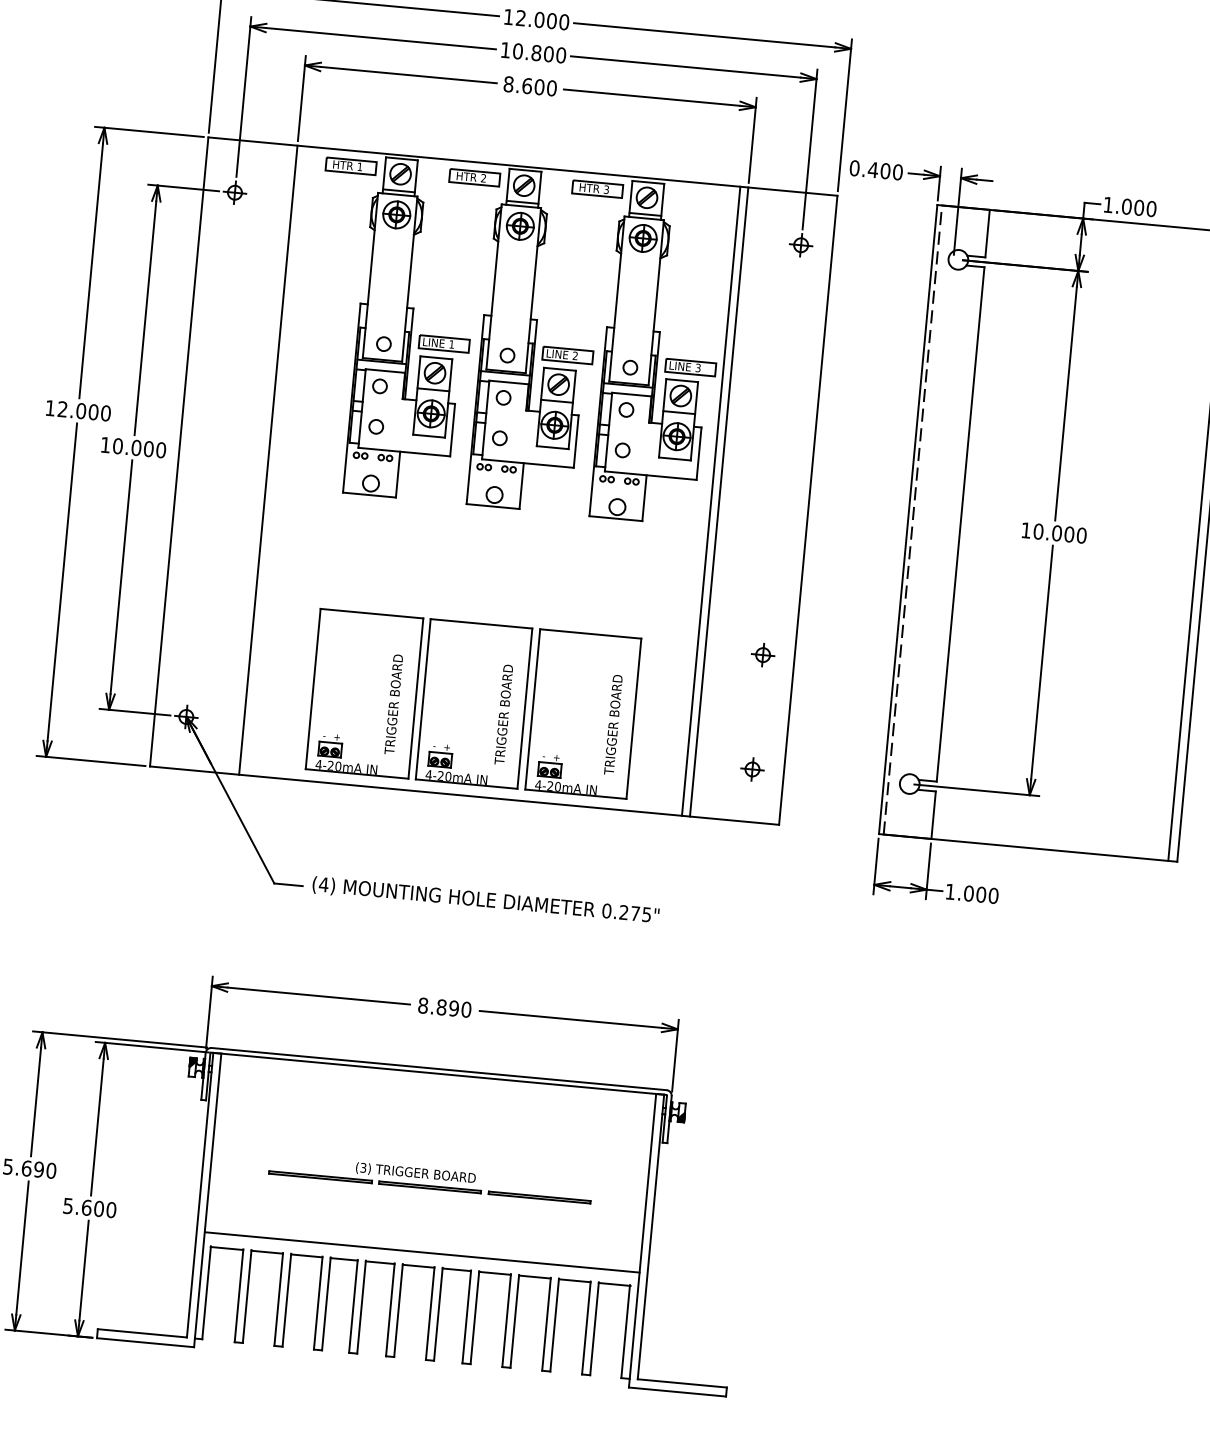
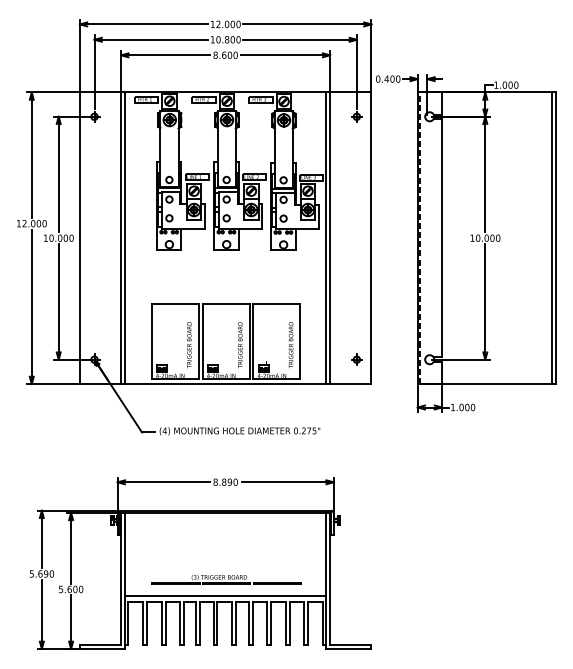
line: (275, 461) -> (124, 238), added
part: (762, 654) -> (356, 306), removed
part: (430, 1178) -> (226, 579), moved

